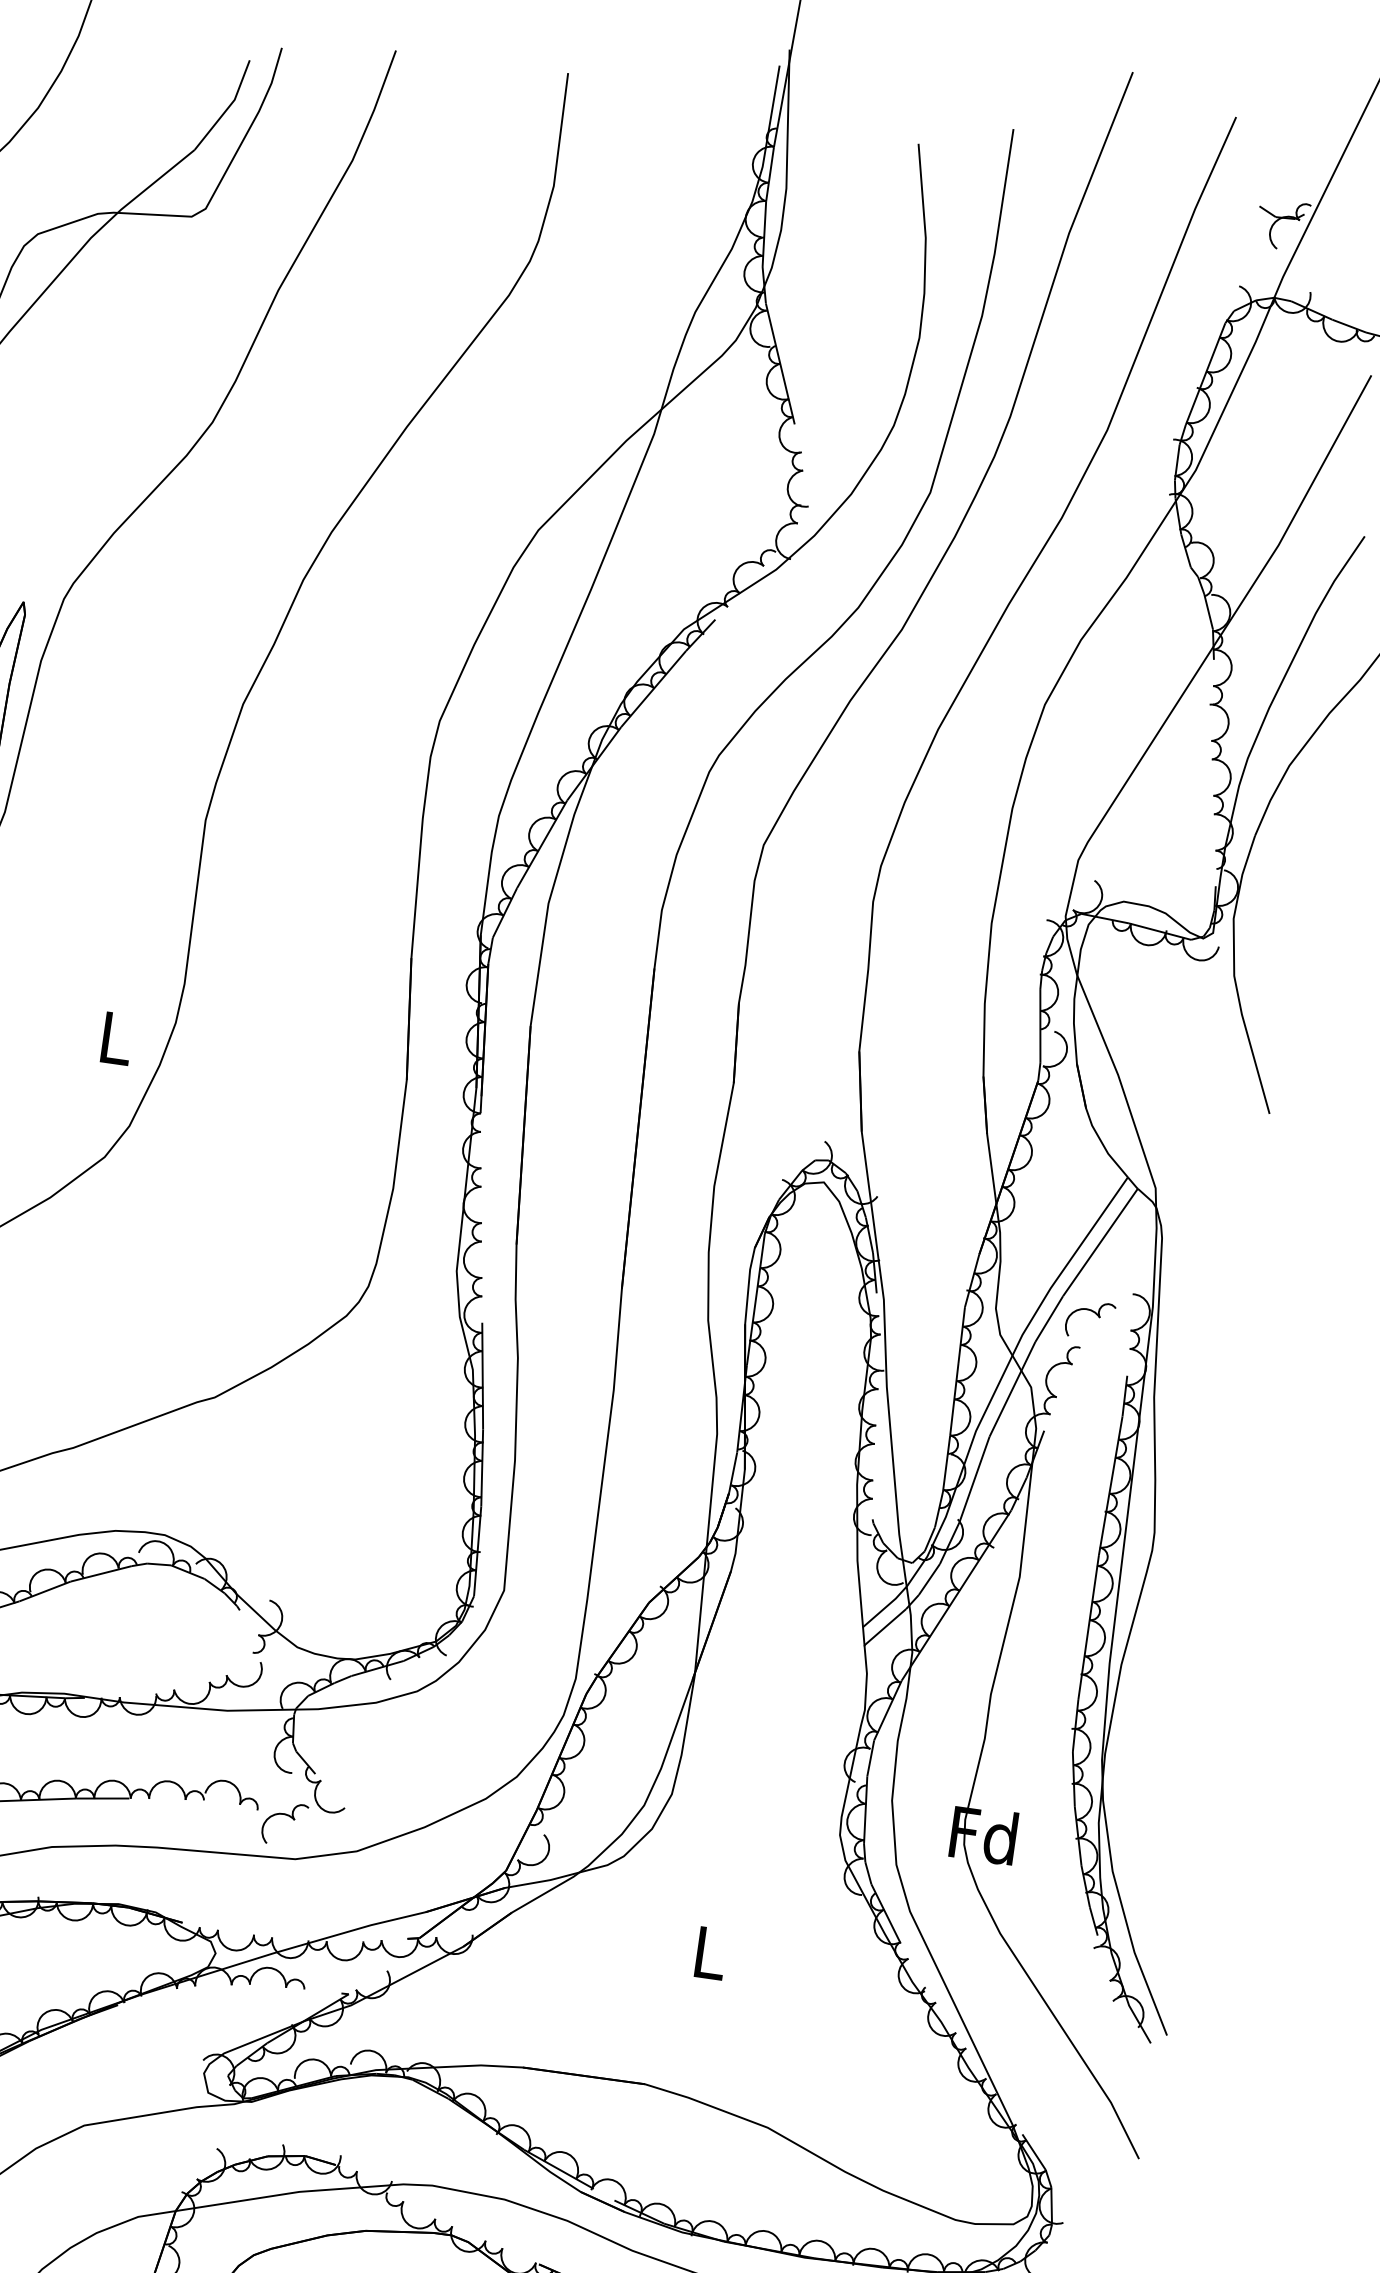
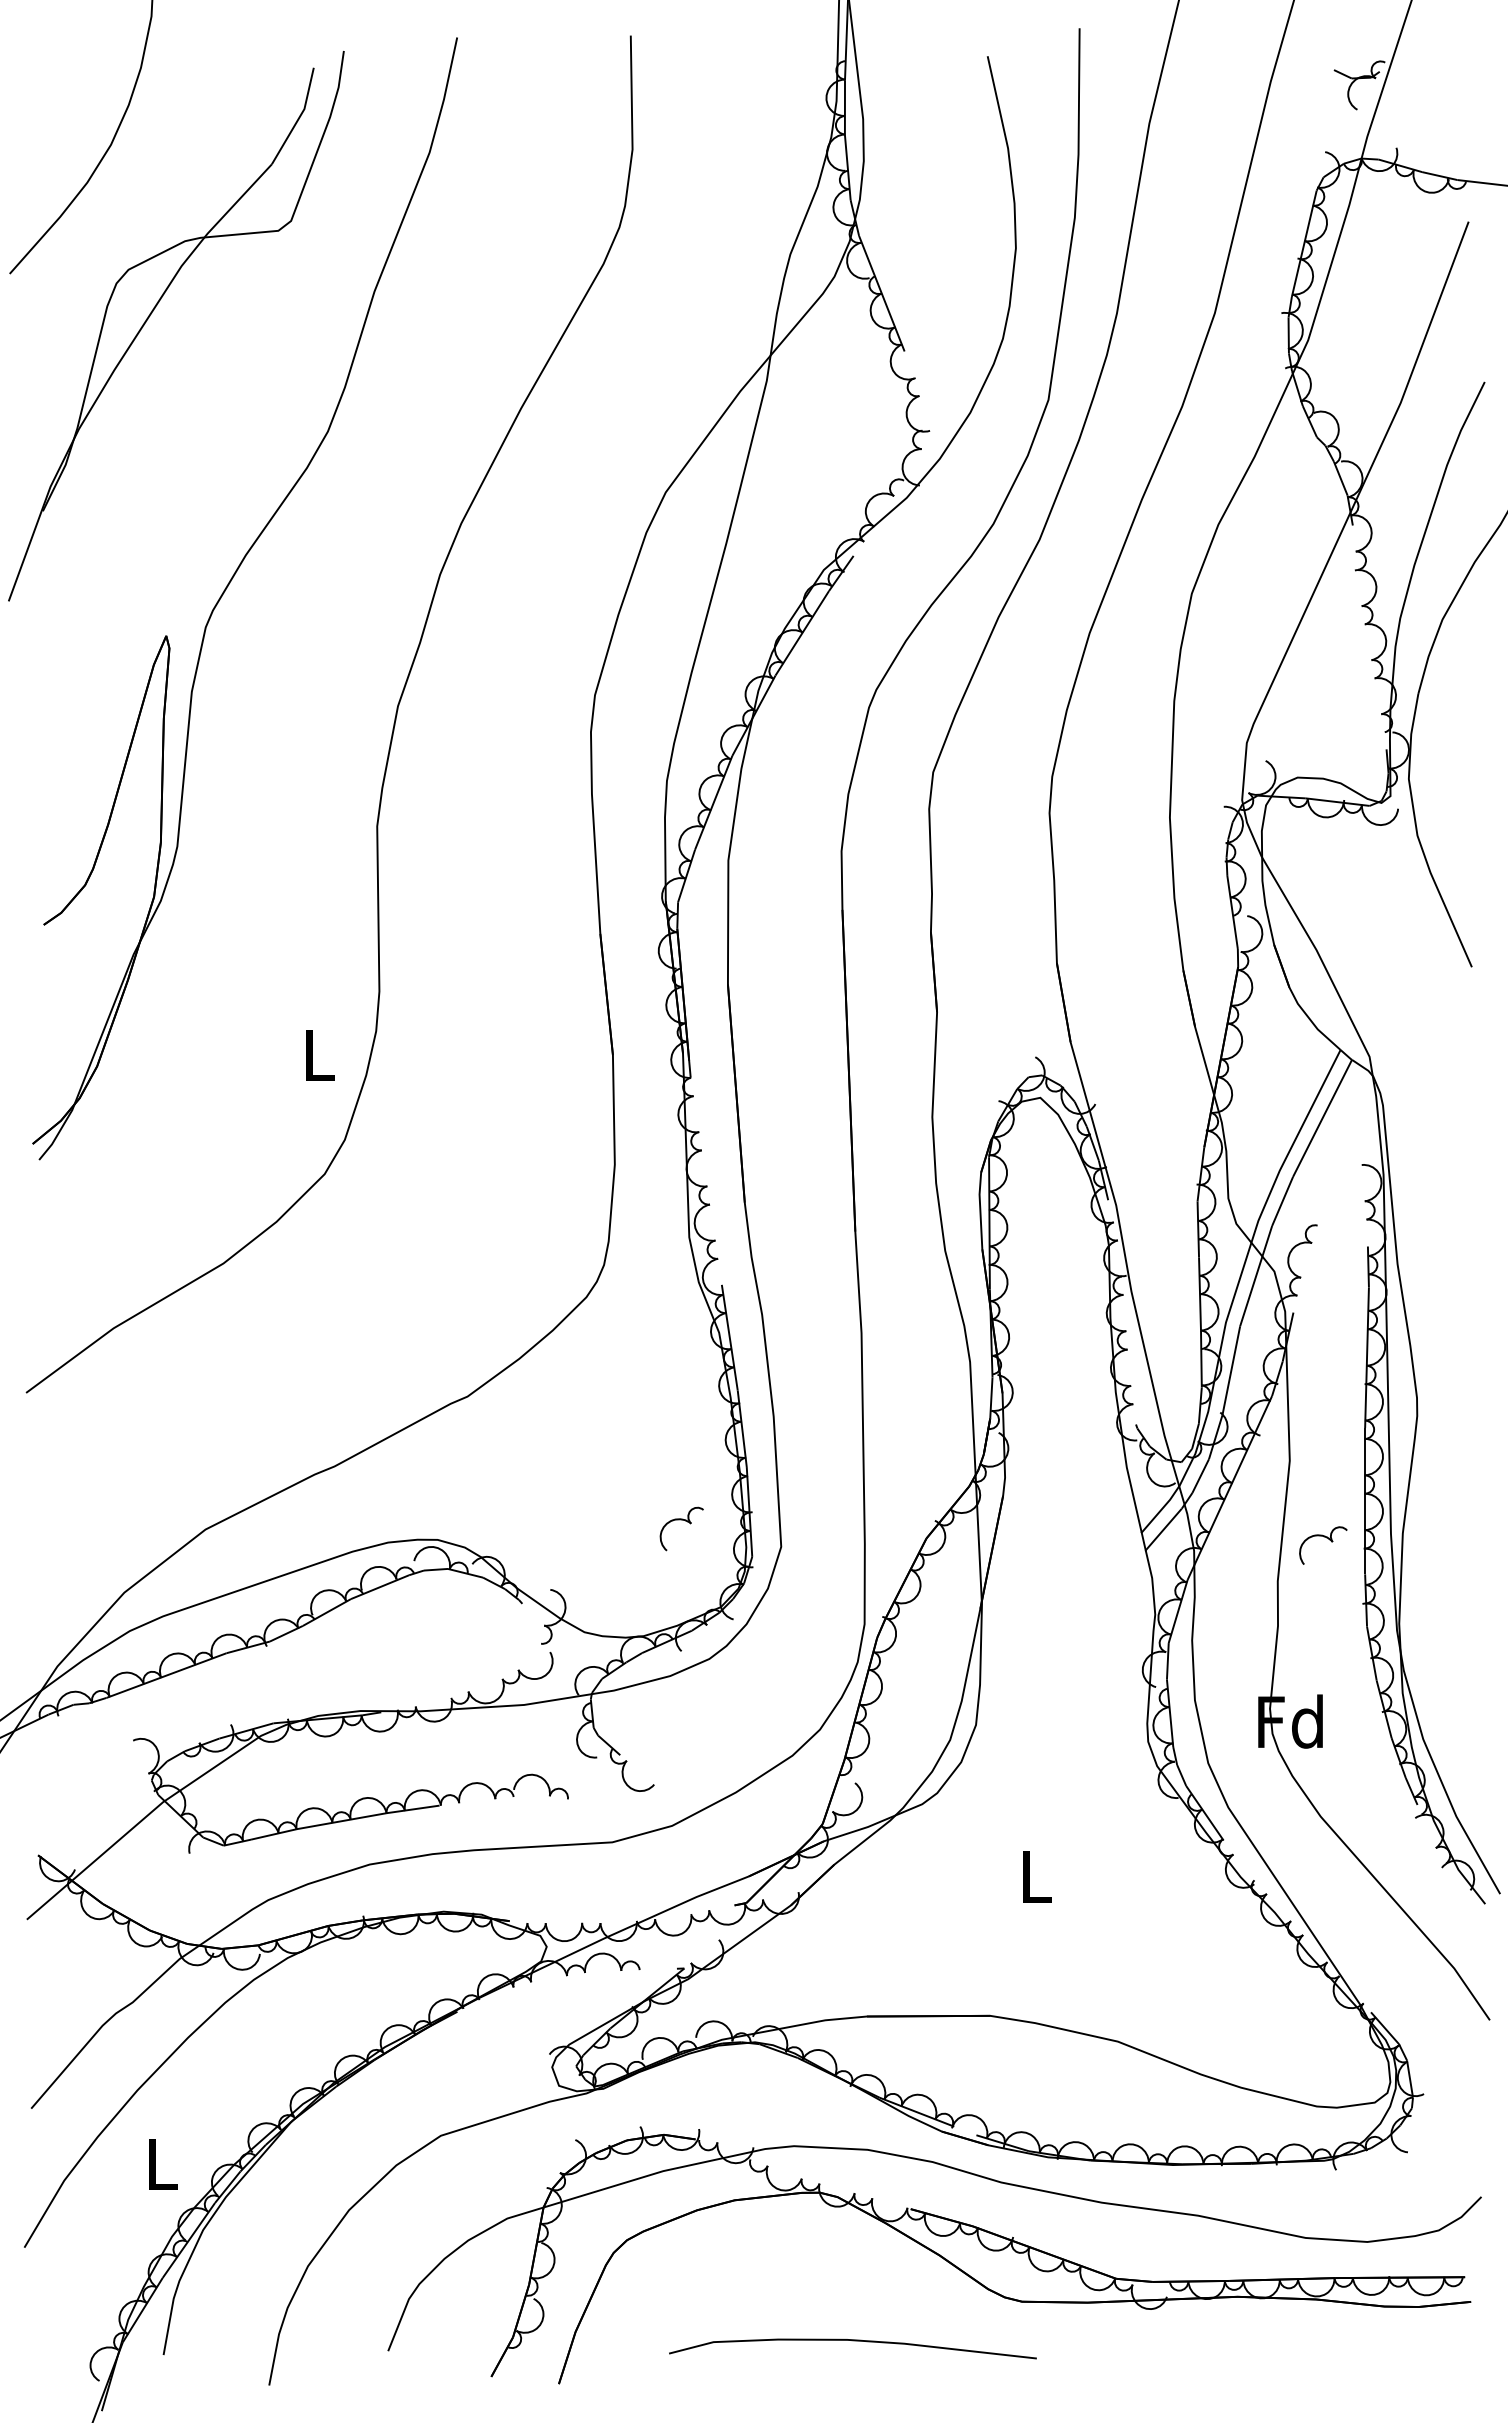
part: (1094, 1313) -> (1326, 1538), moved
part: (285, 1815) -> (681, 1520), moved

